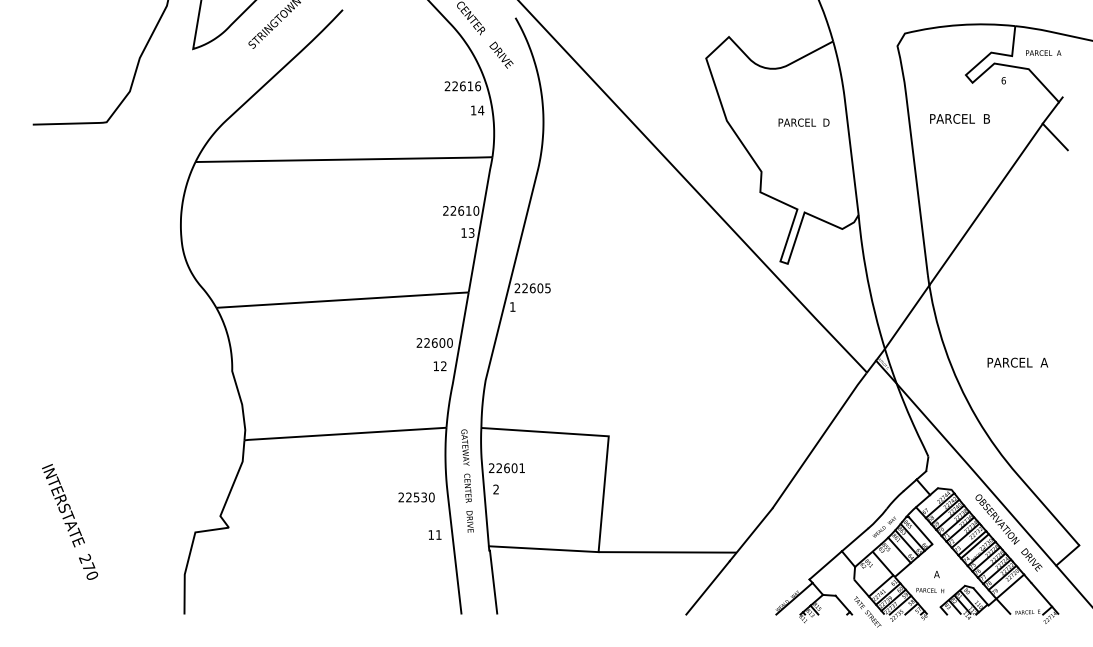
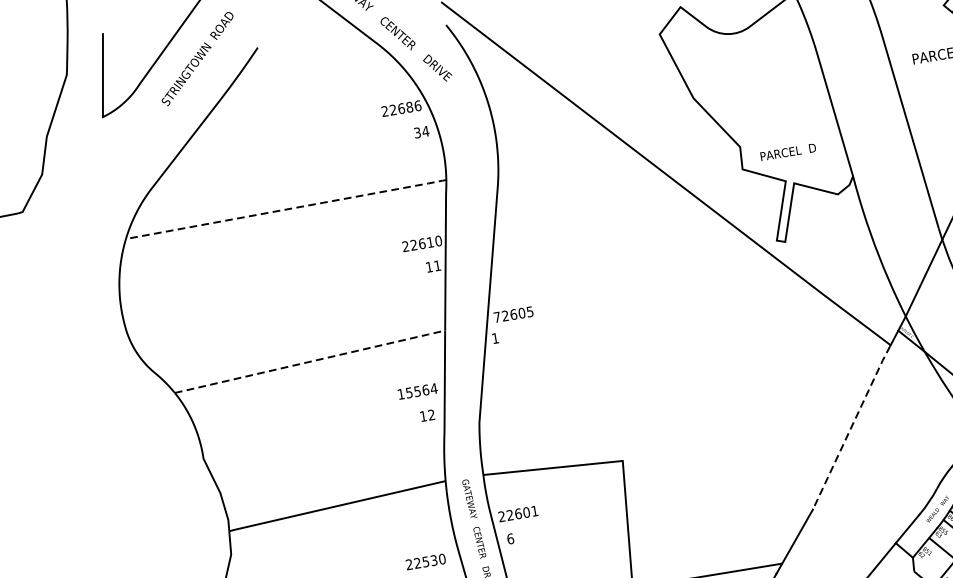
text: (470, 86) -> (409, 107), 22616 -> 22686
text: (473, 110) -> (417, 132), 14 -> 34
text: (803, 122) -> (787, 152), moved
line: (345, 159) -> (287, 209), solid -> dashed
text: (471, 232) -> (437, 265), 13 -> 11
text: (517, 288) -> (497, 317), 22605 -> 72605
line: (343, 300) -> (311, 362), solid -> dashed
text: (434, 342) -> (417, 391), 22600 -> 15564
line: (819, 440) -> (851, 427), solid -> dashed
text: (496, 489) -> (510, 538), 2 -> 6

